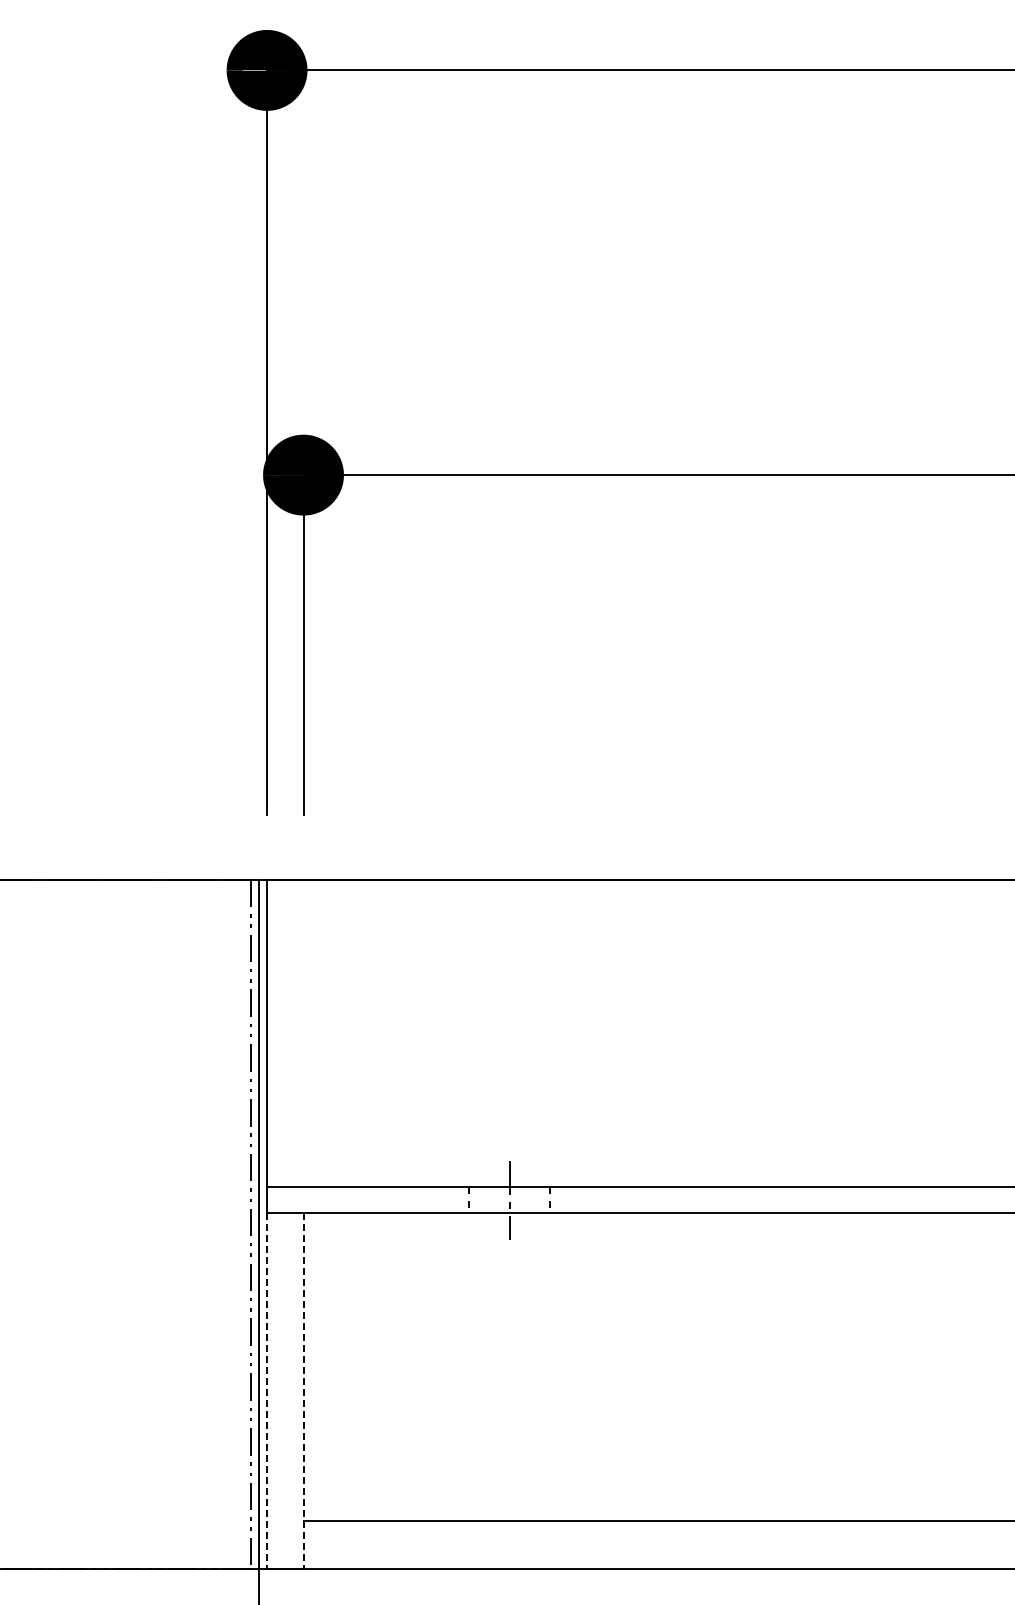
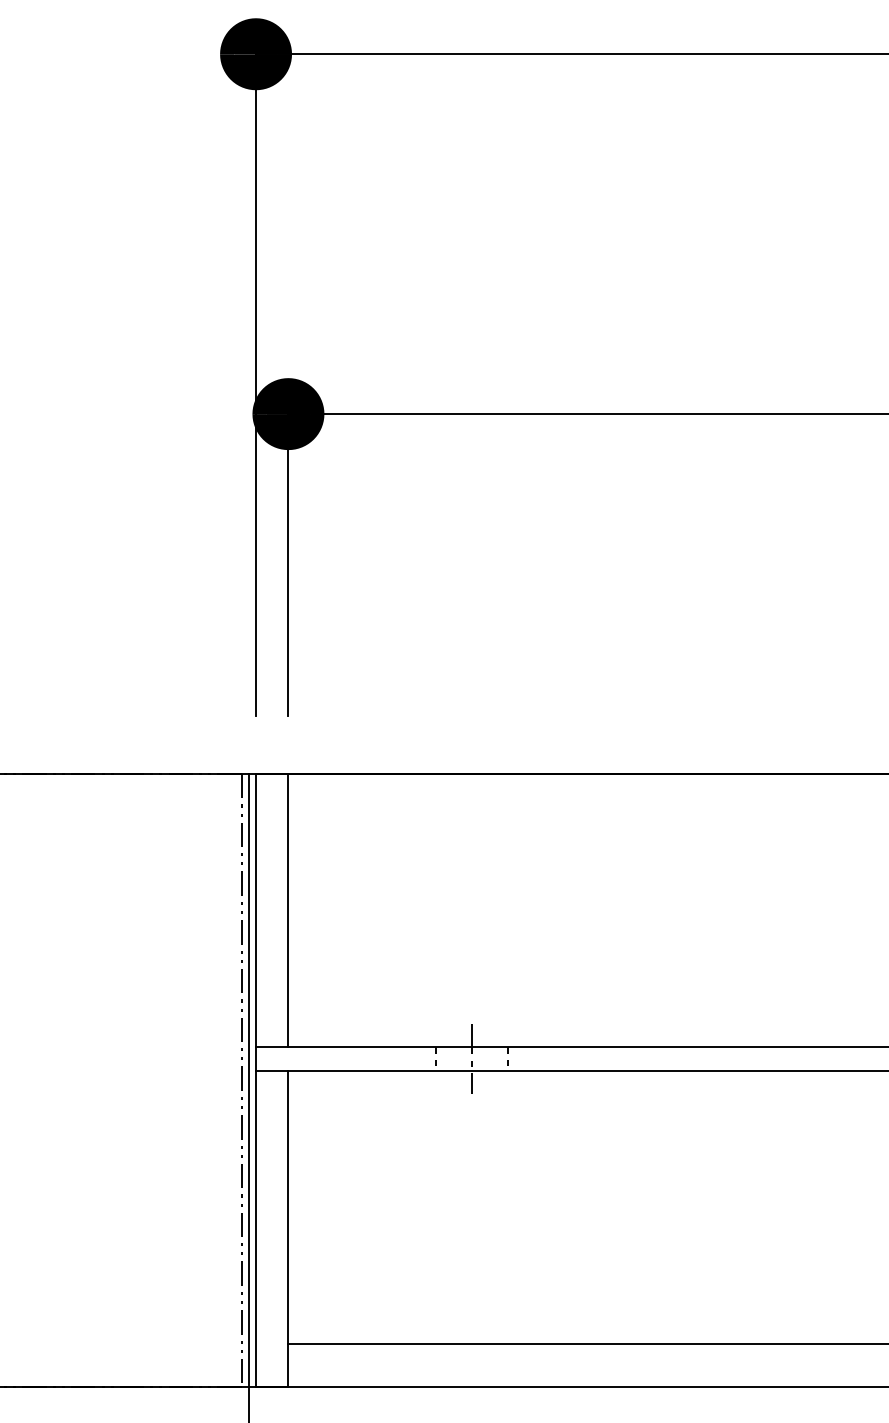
line: (303, 1033) -> (288, 910), added
line: (267, 1391) -> (256, 1228), dashed -> solid
line: (303, 1391) -> (288, 1228), dashed -> solid

